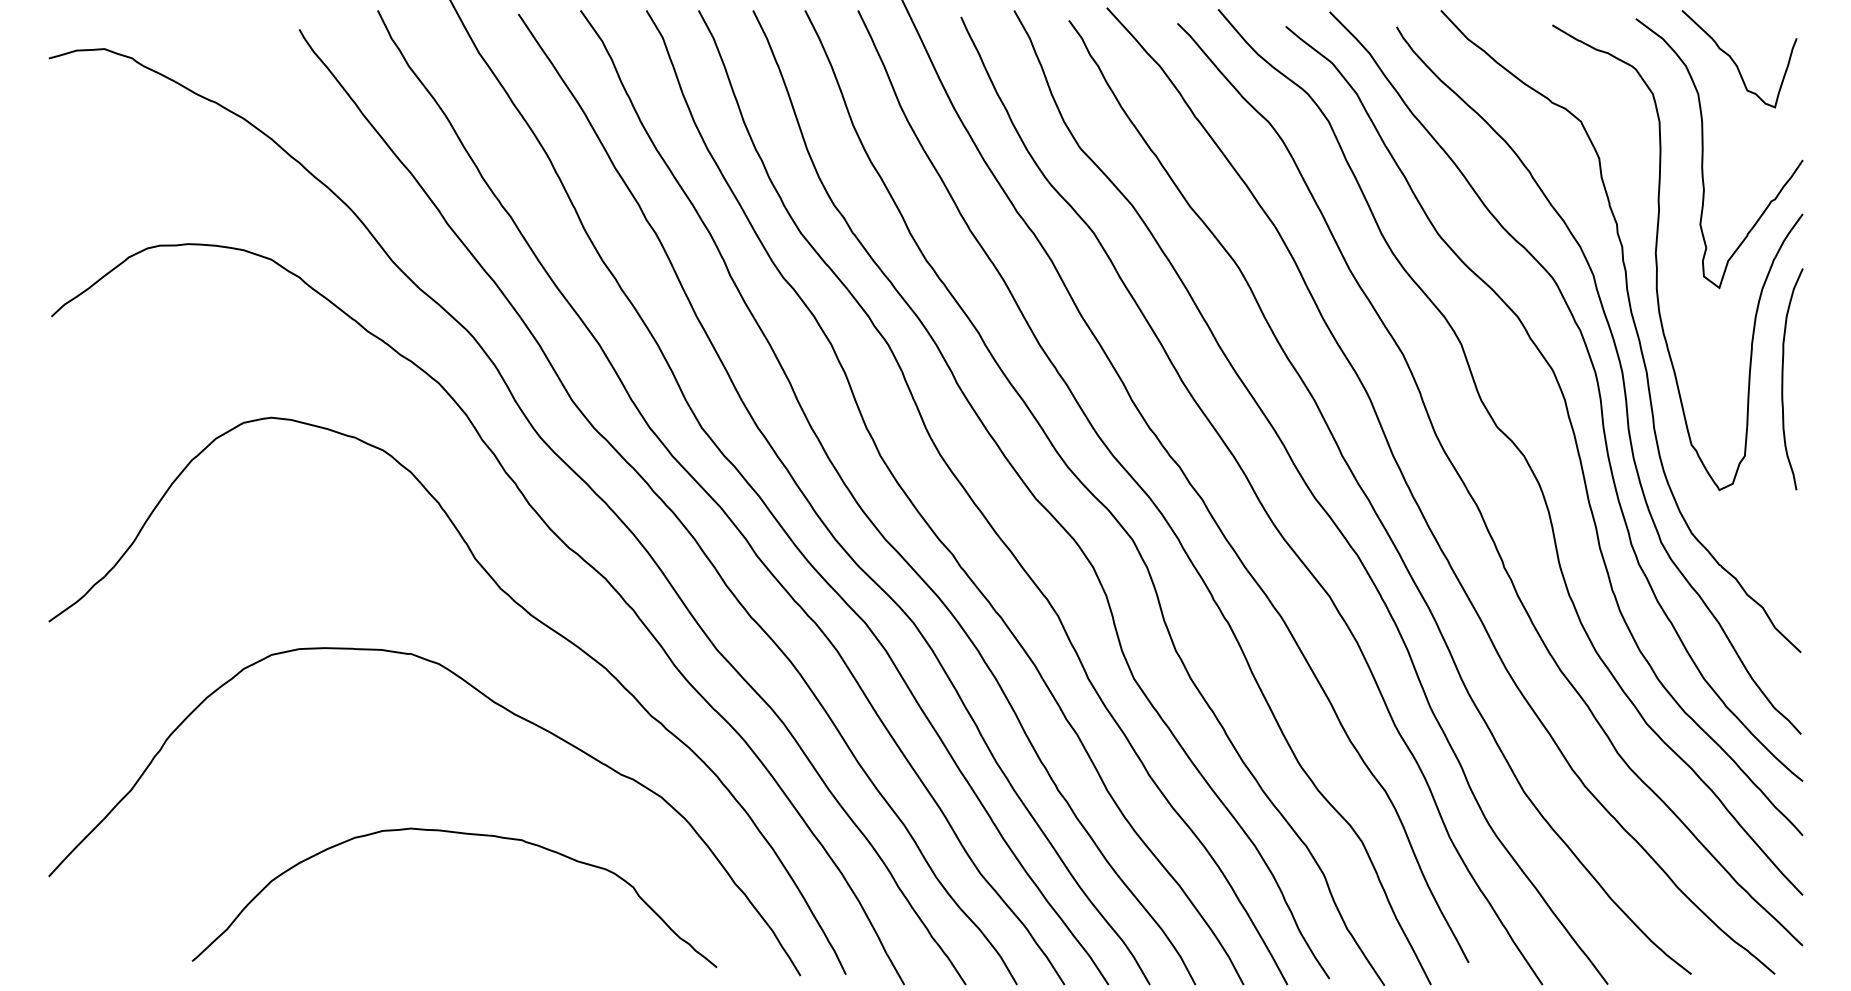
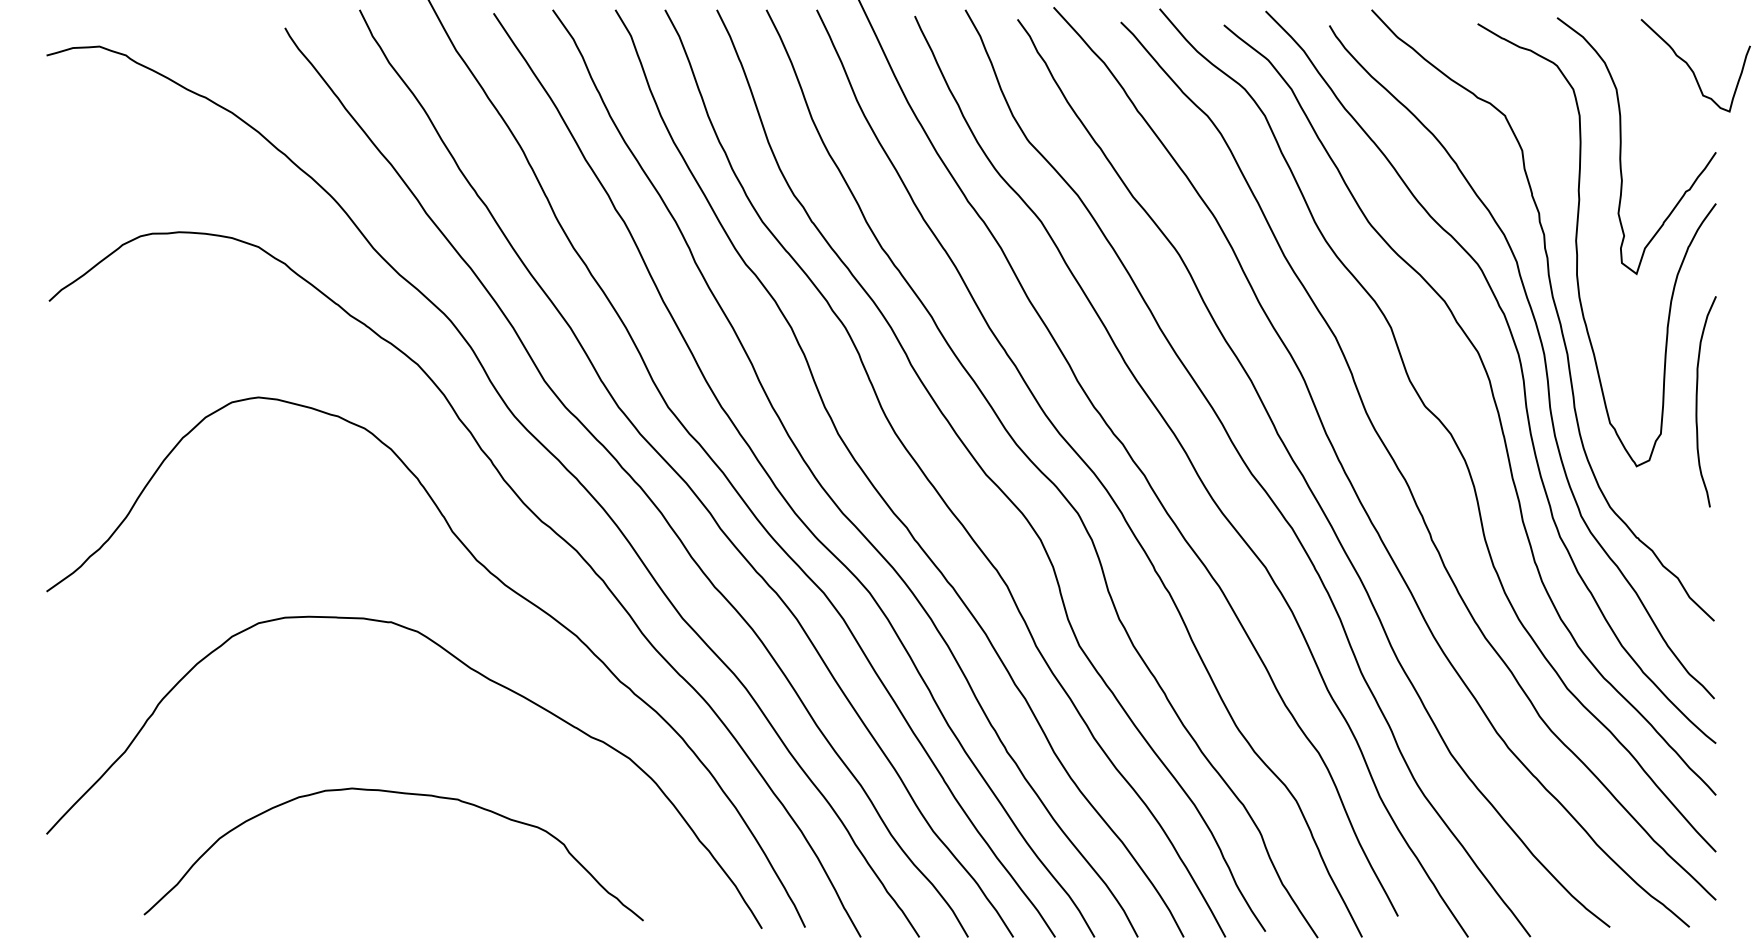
curve: (1735, 62) -> (1691, 68), moved
curve: (1783, 379) -> (1697, 402), moved
curve: (462, 834) -> (401, 794), moved

